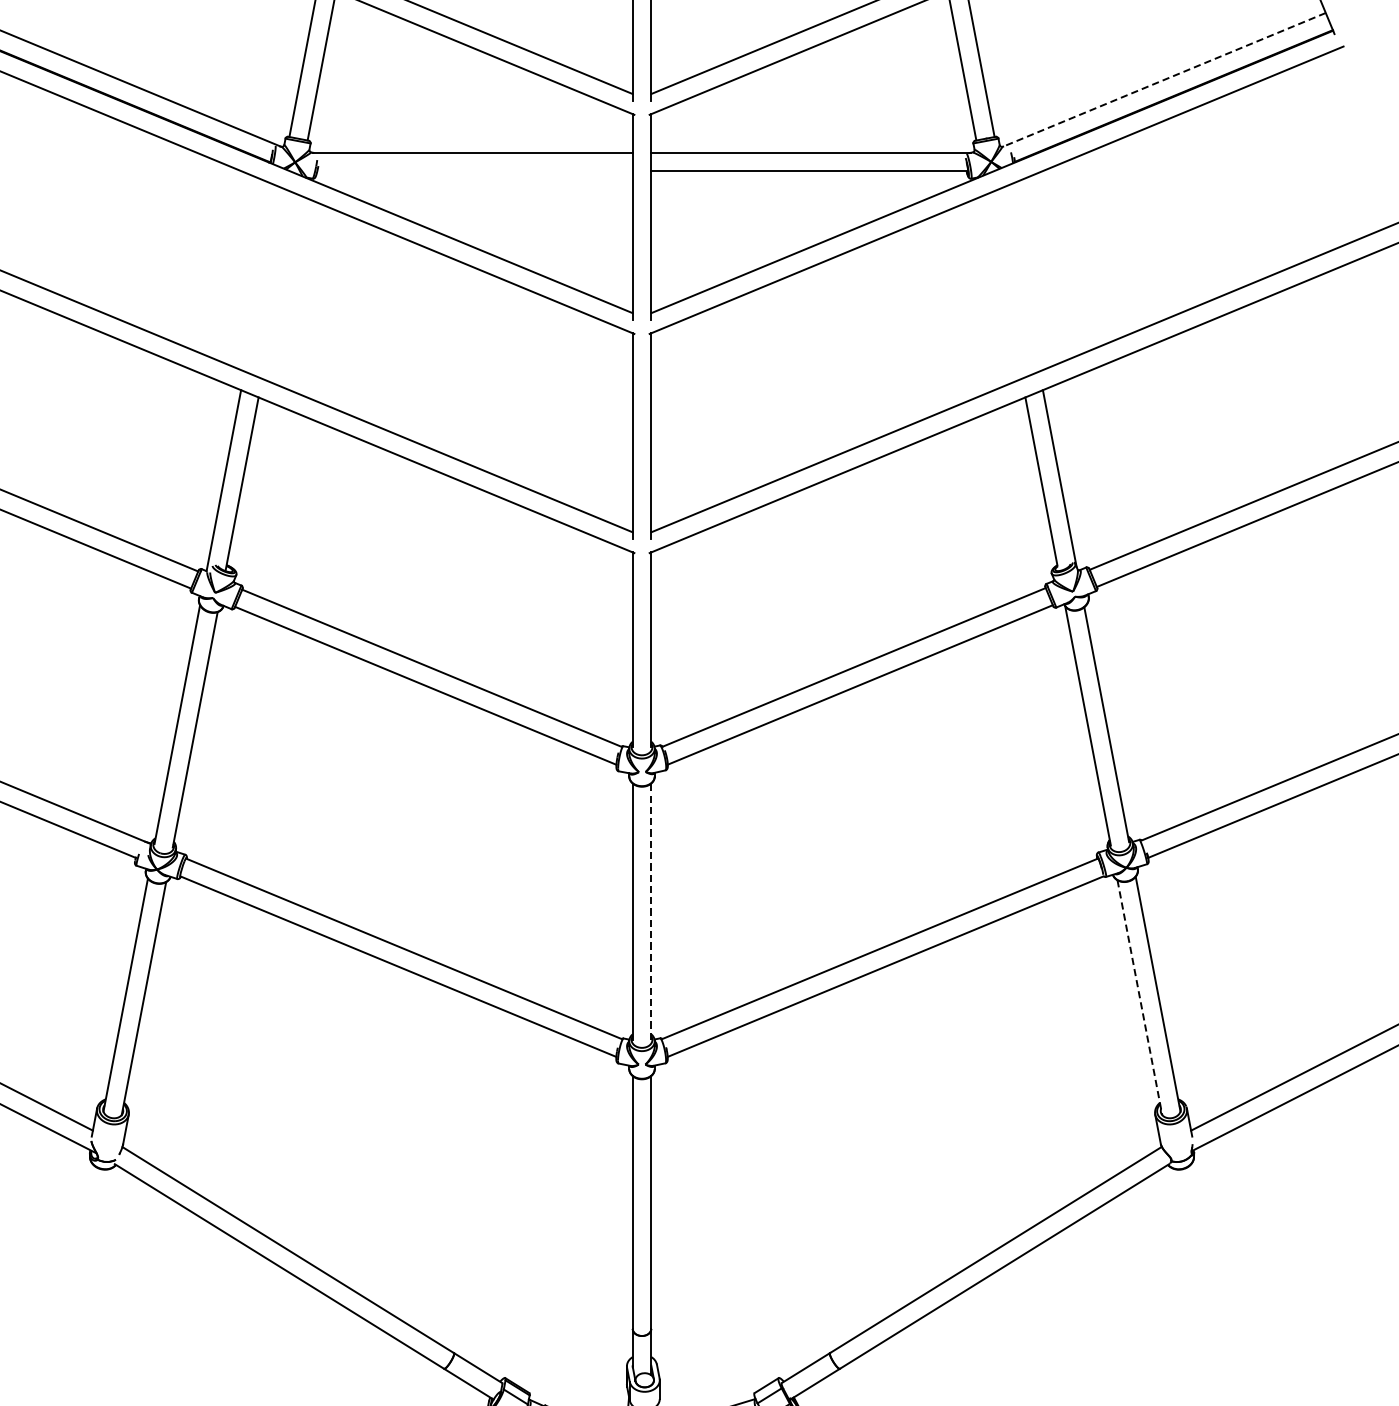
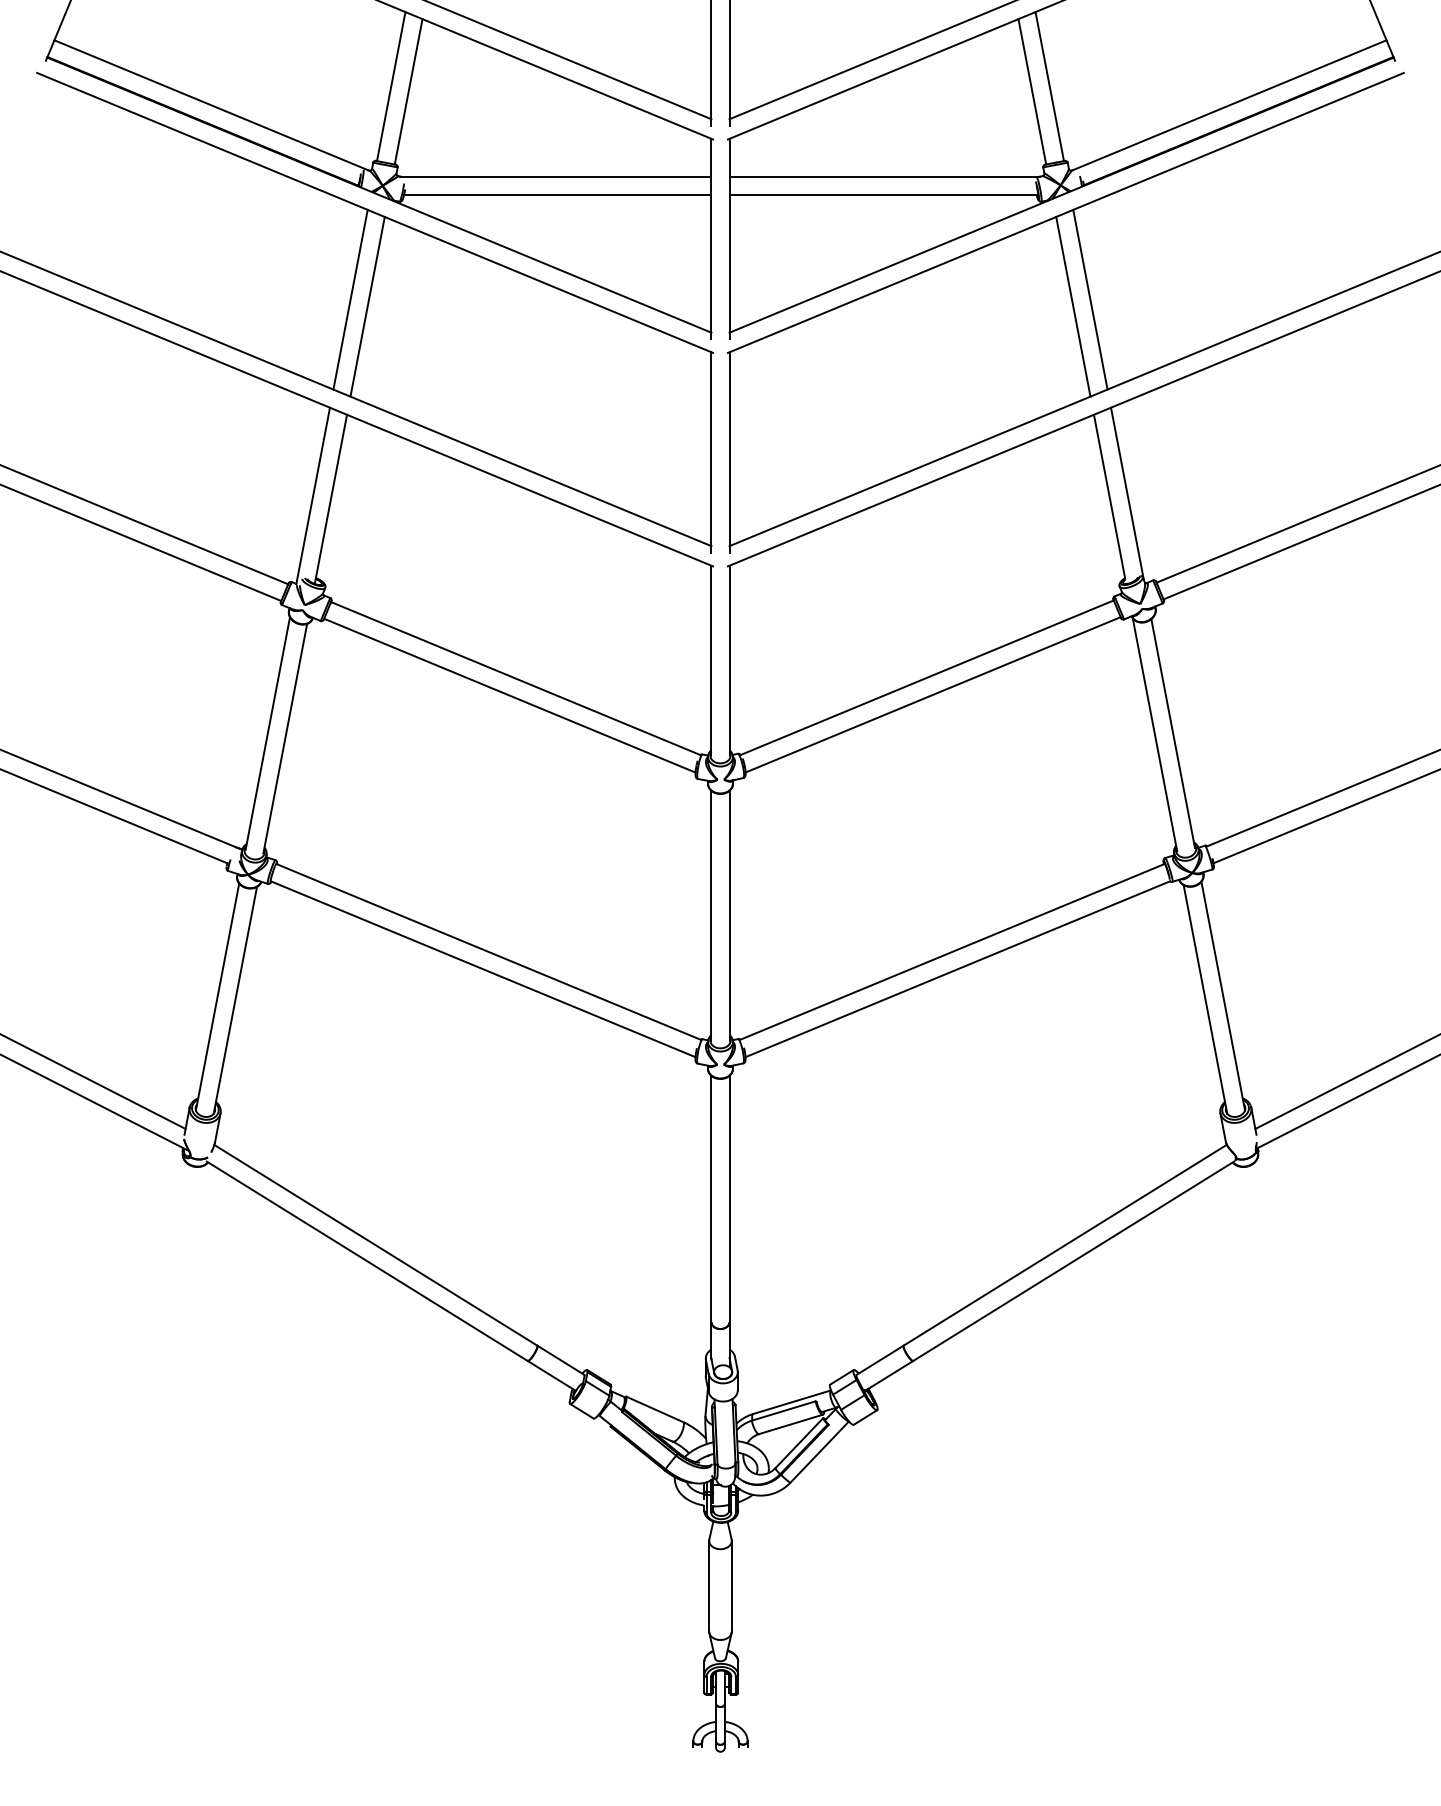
line: (1163, 79) -> (1228, 105), dashed -> solid
line: (474, 171) -> (557, 194), added
line: (262, 279) -> (350, 299), added
line: (1021, 279) -> (1090, 299), added
line: (279, 286) -> (367, 306), added
line: (1004, 286) -> (1073, 306), added
line: (651, 911) -> (729, 915), dashed -> solid
line: (1139, 998) -> (1205, 1000), dashed -> solid

